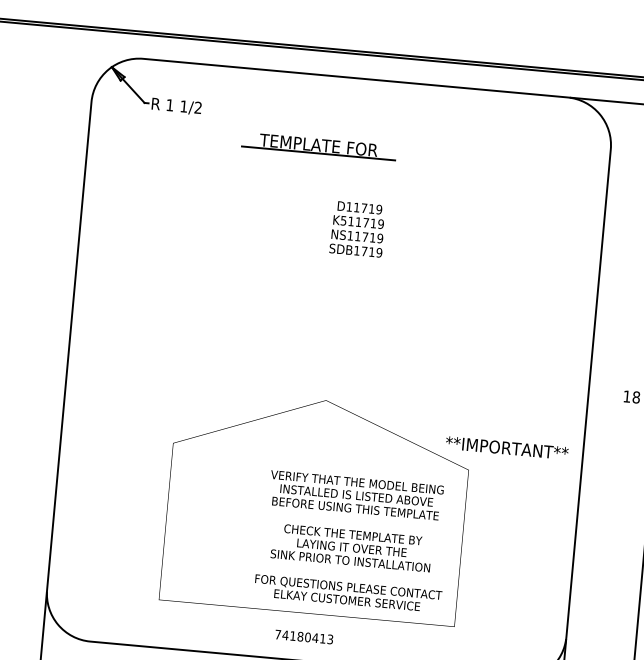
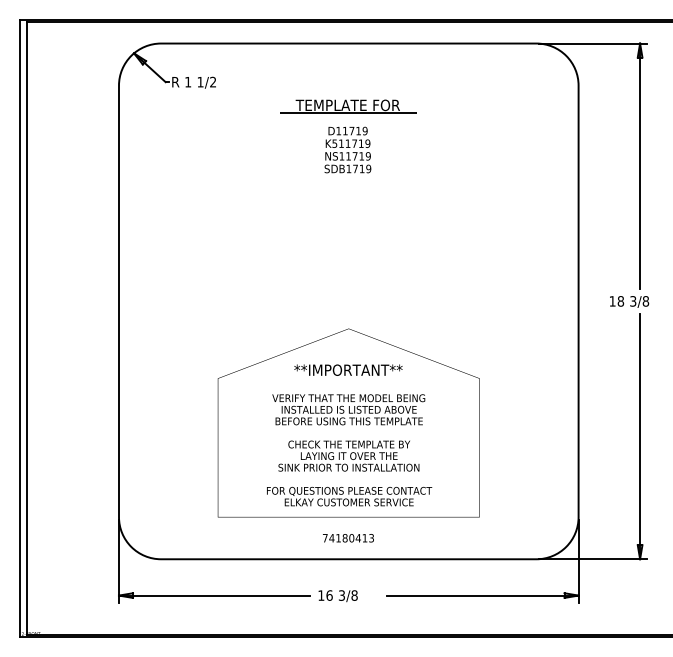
part: (319, 146) -> (348, 106), moved
text: (357, 228) -> (347, 149), moved
text: (507, 447) -> (348, 369), moved
text: (352, 541) -> (349, 450), moved

